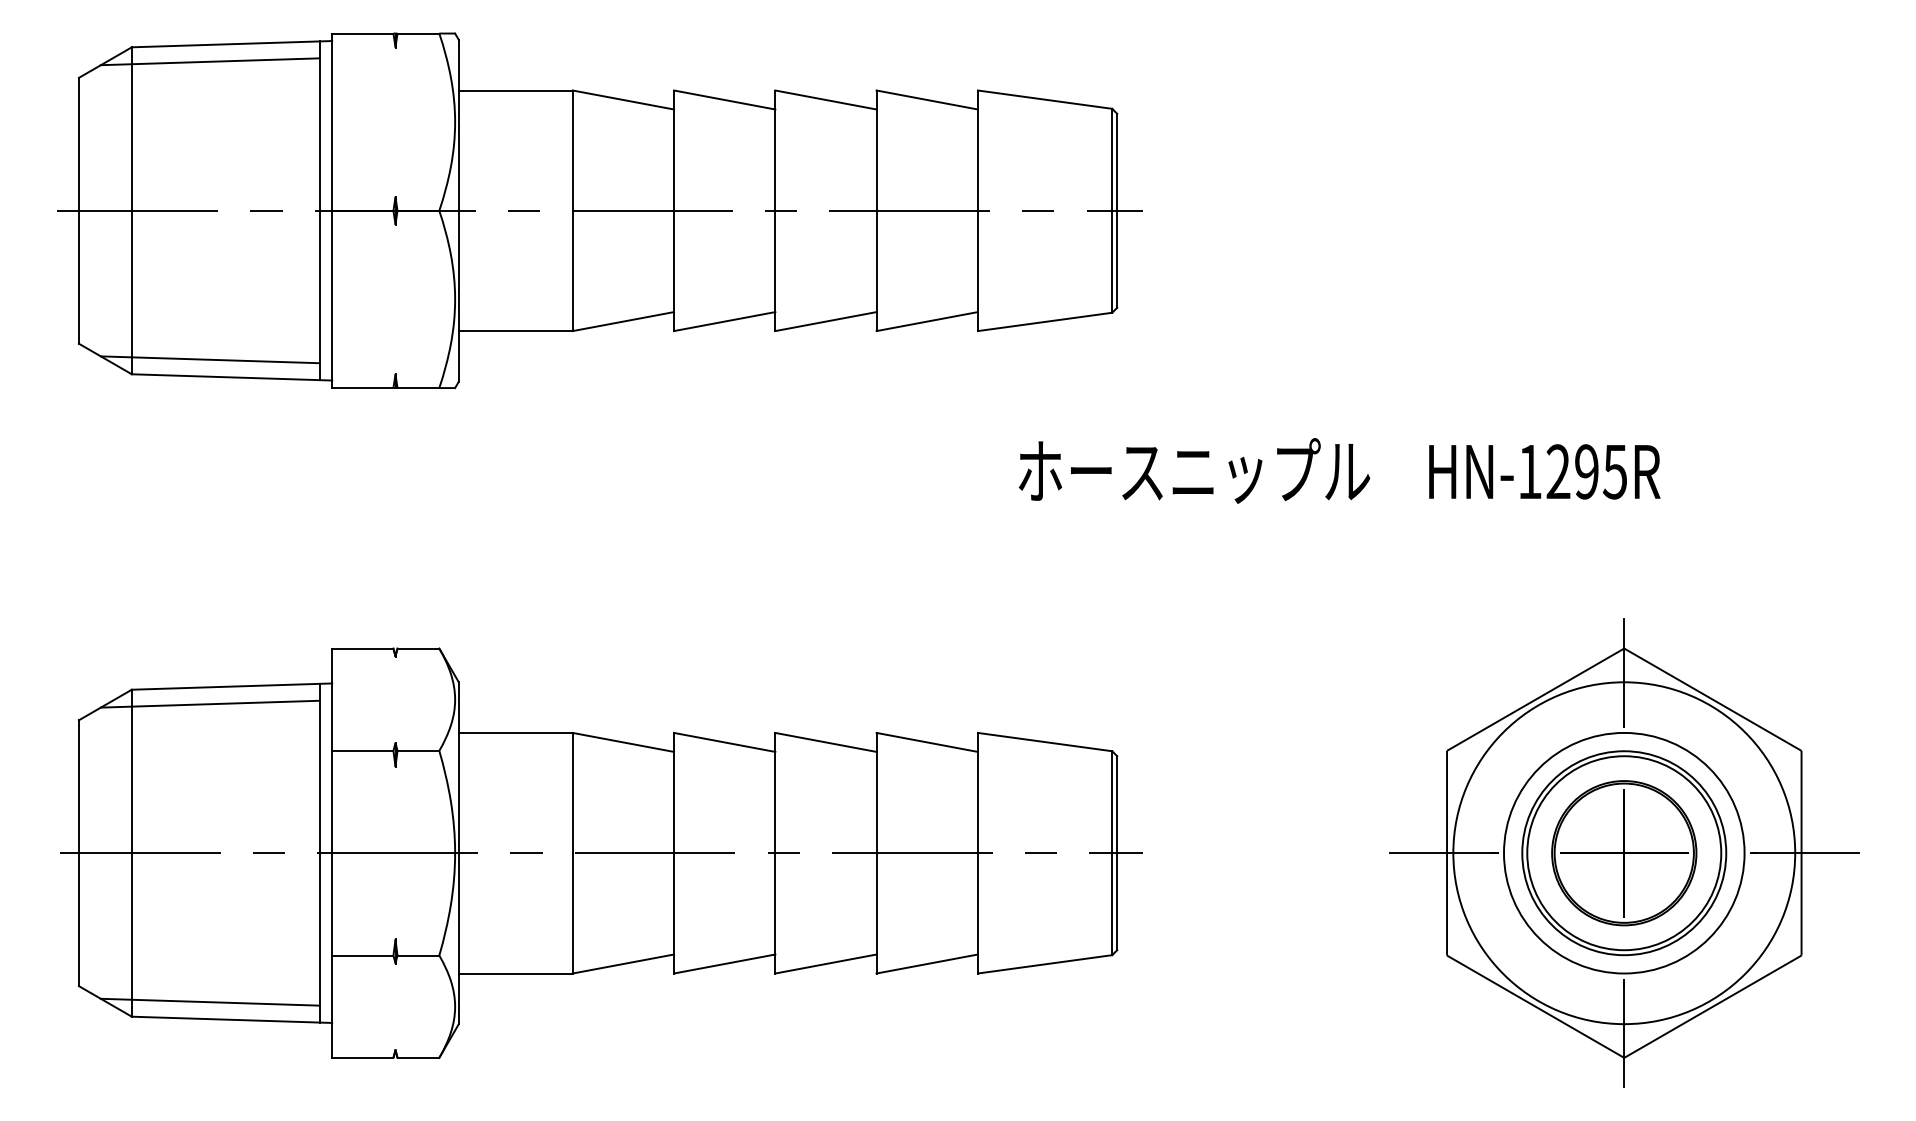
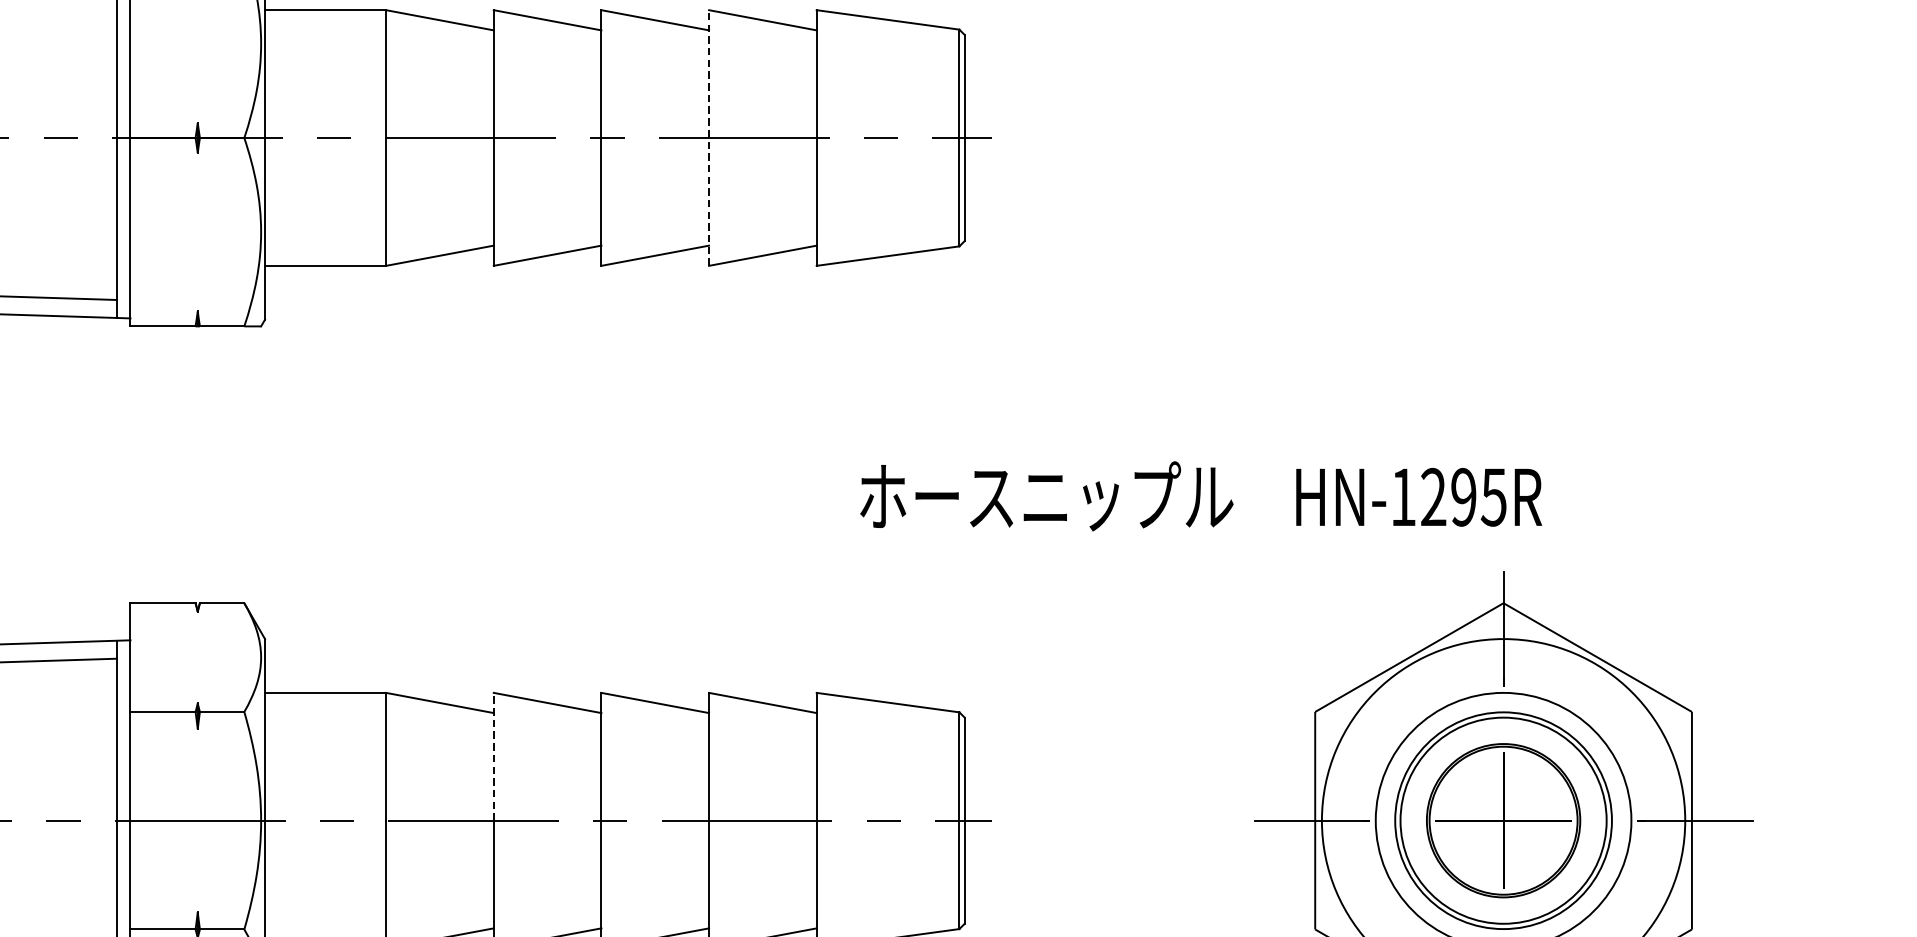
line: (876, 210) -> (708, 137), solid -> dashed
text: (1339, 470) -> (1200, 495), moved
line: (674, 792) -> (494, 756), solid -> dashed

